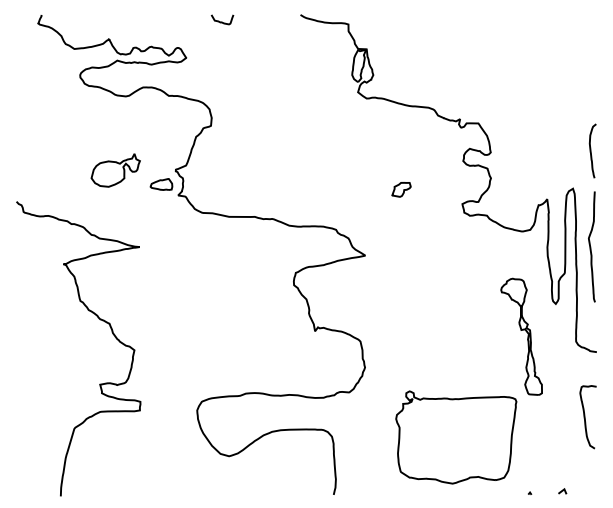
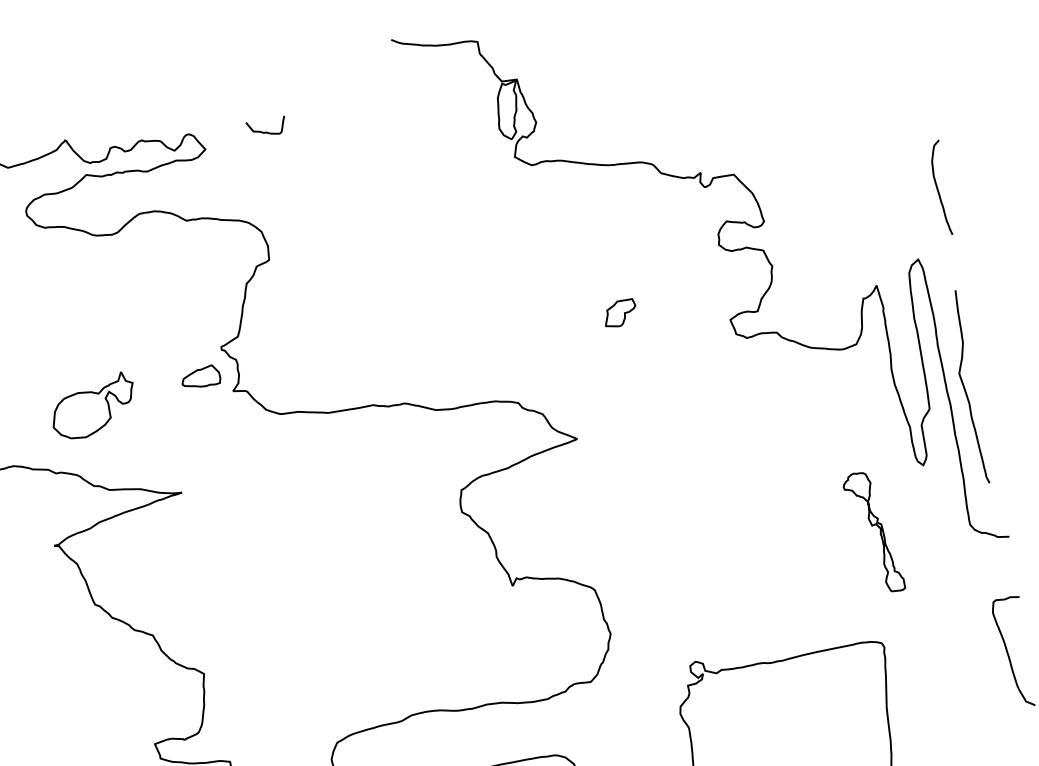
curve: (222, 21) -> (267, 130), moved
part: (115, 170) -> (92, 406), moved
curve: (591, 246) -> (966, 387), moved
part: (521, 336) -> (873, 532), size x0.6

